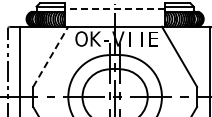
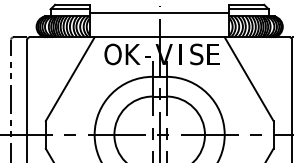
line: (114, 9) -> (158, 13), dashed -> solid
text: (141, 38) -> (196, 53), I -> S
line: (50, 56) -> (69, 78), dashed -> solid

